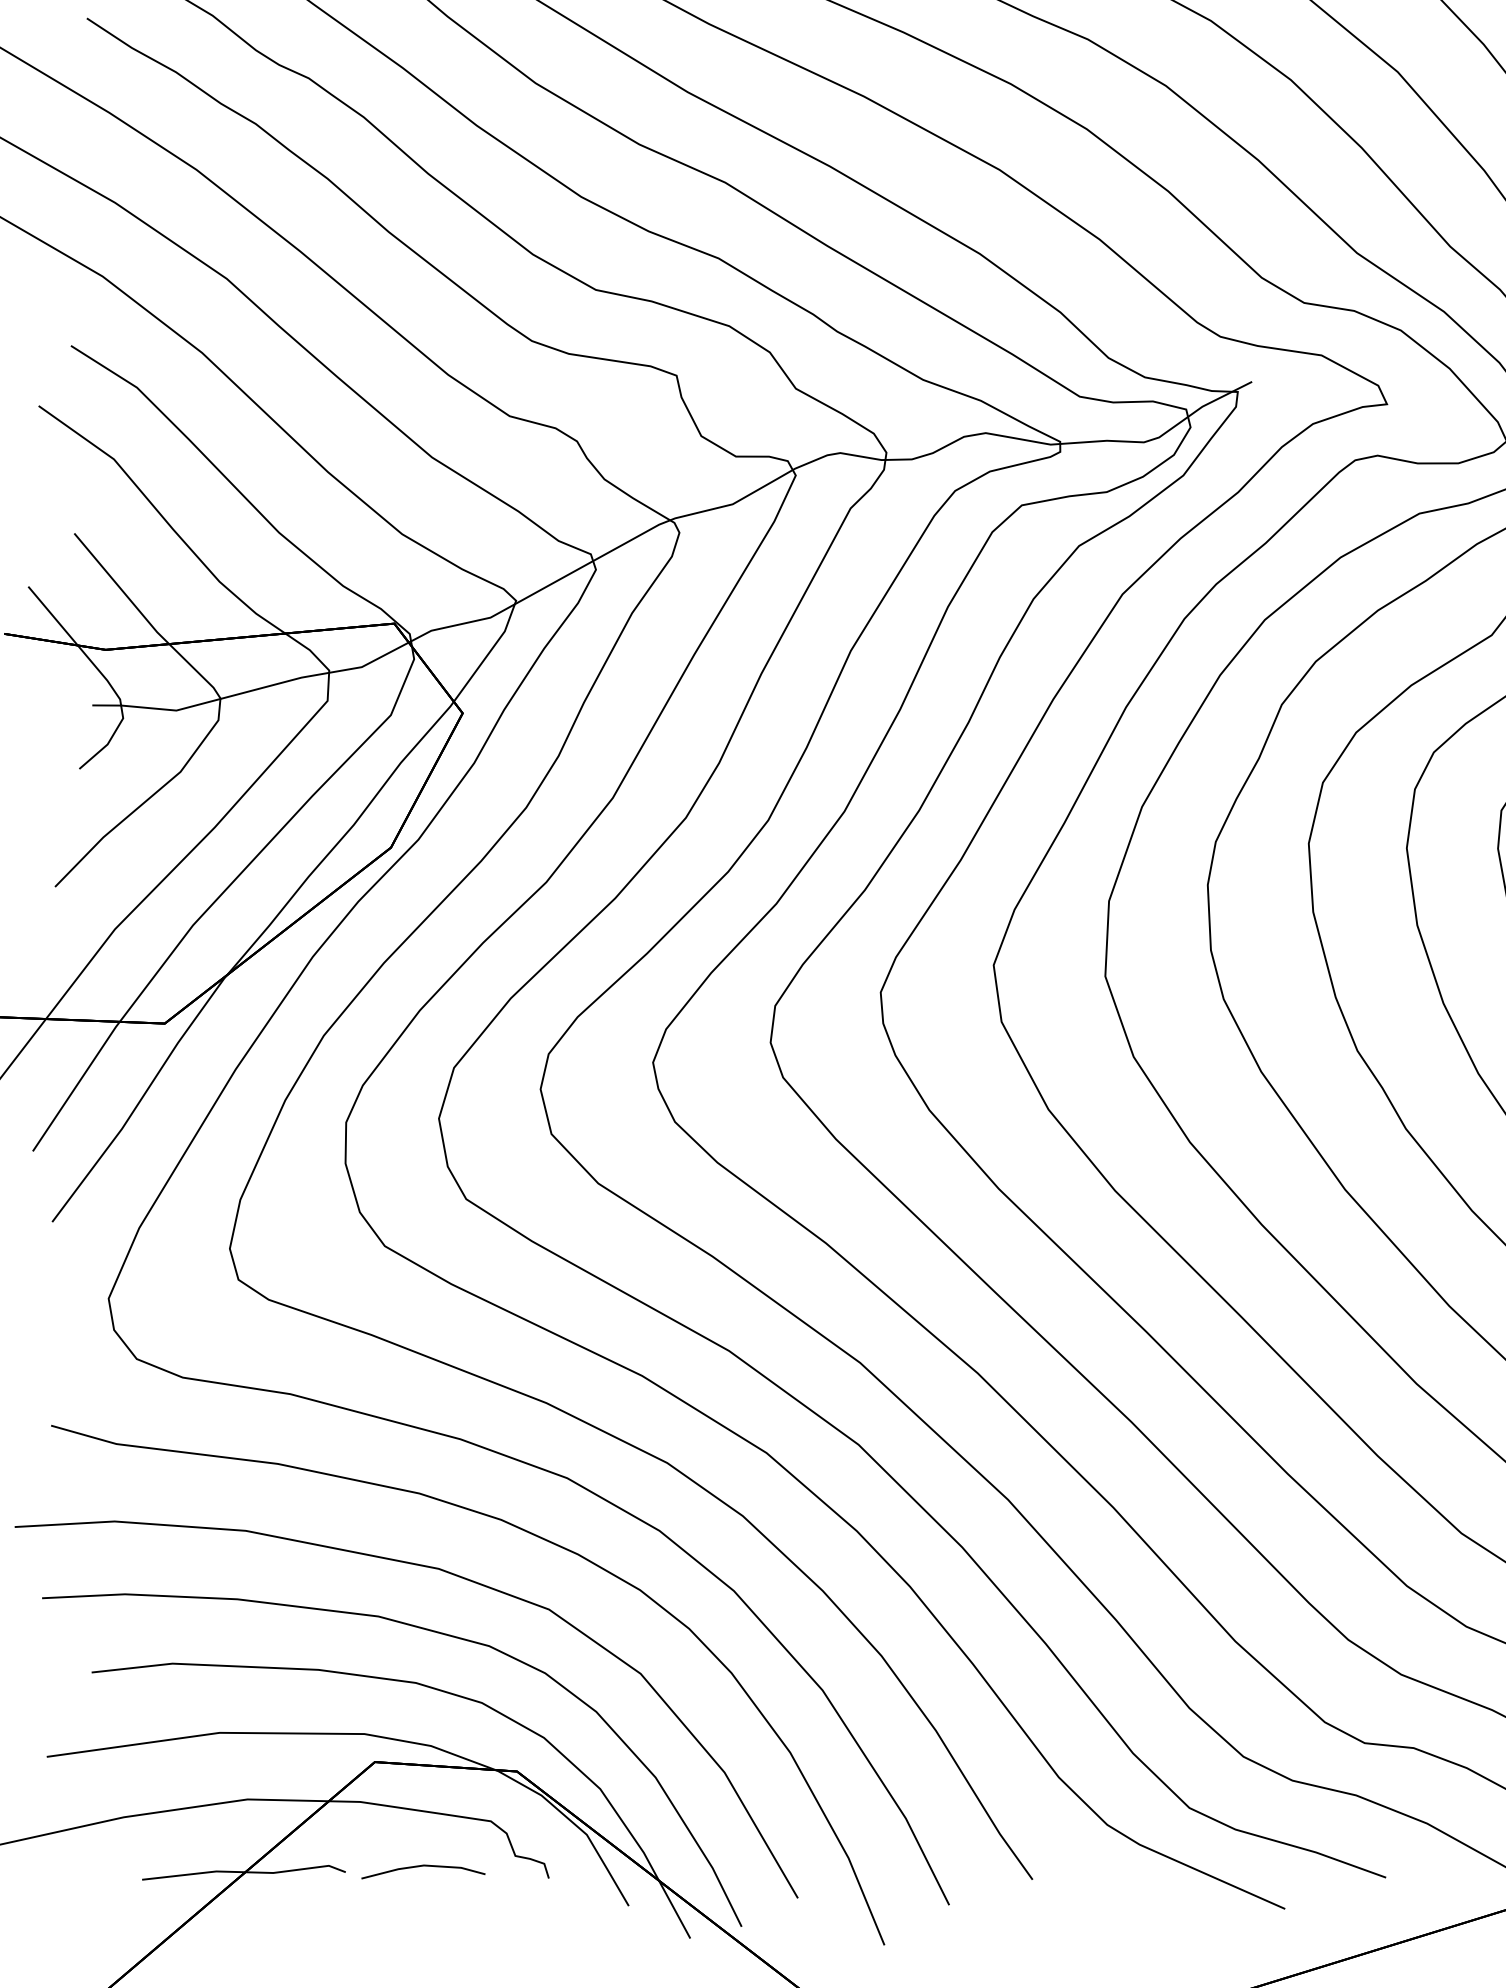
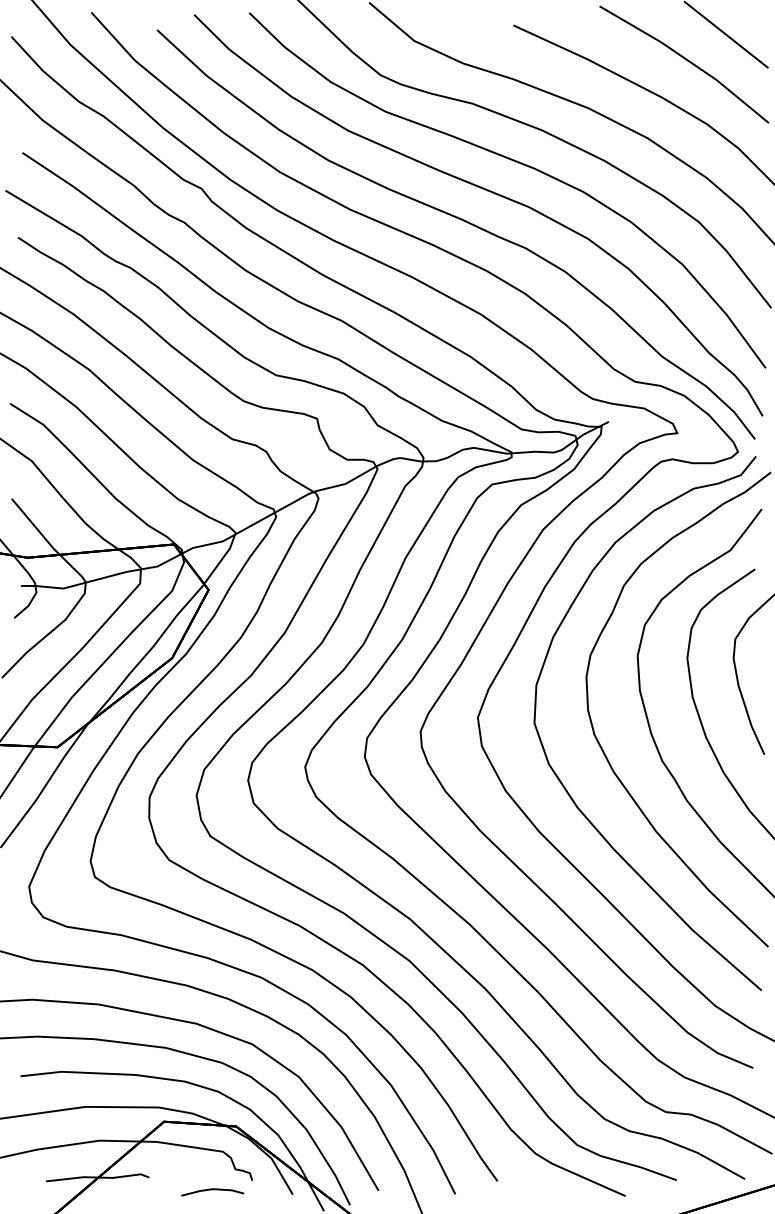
line: (422, 1868) -> (212, 1190), moved

